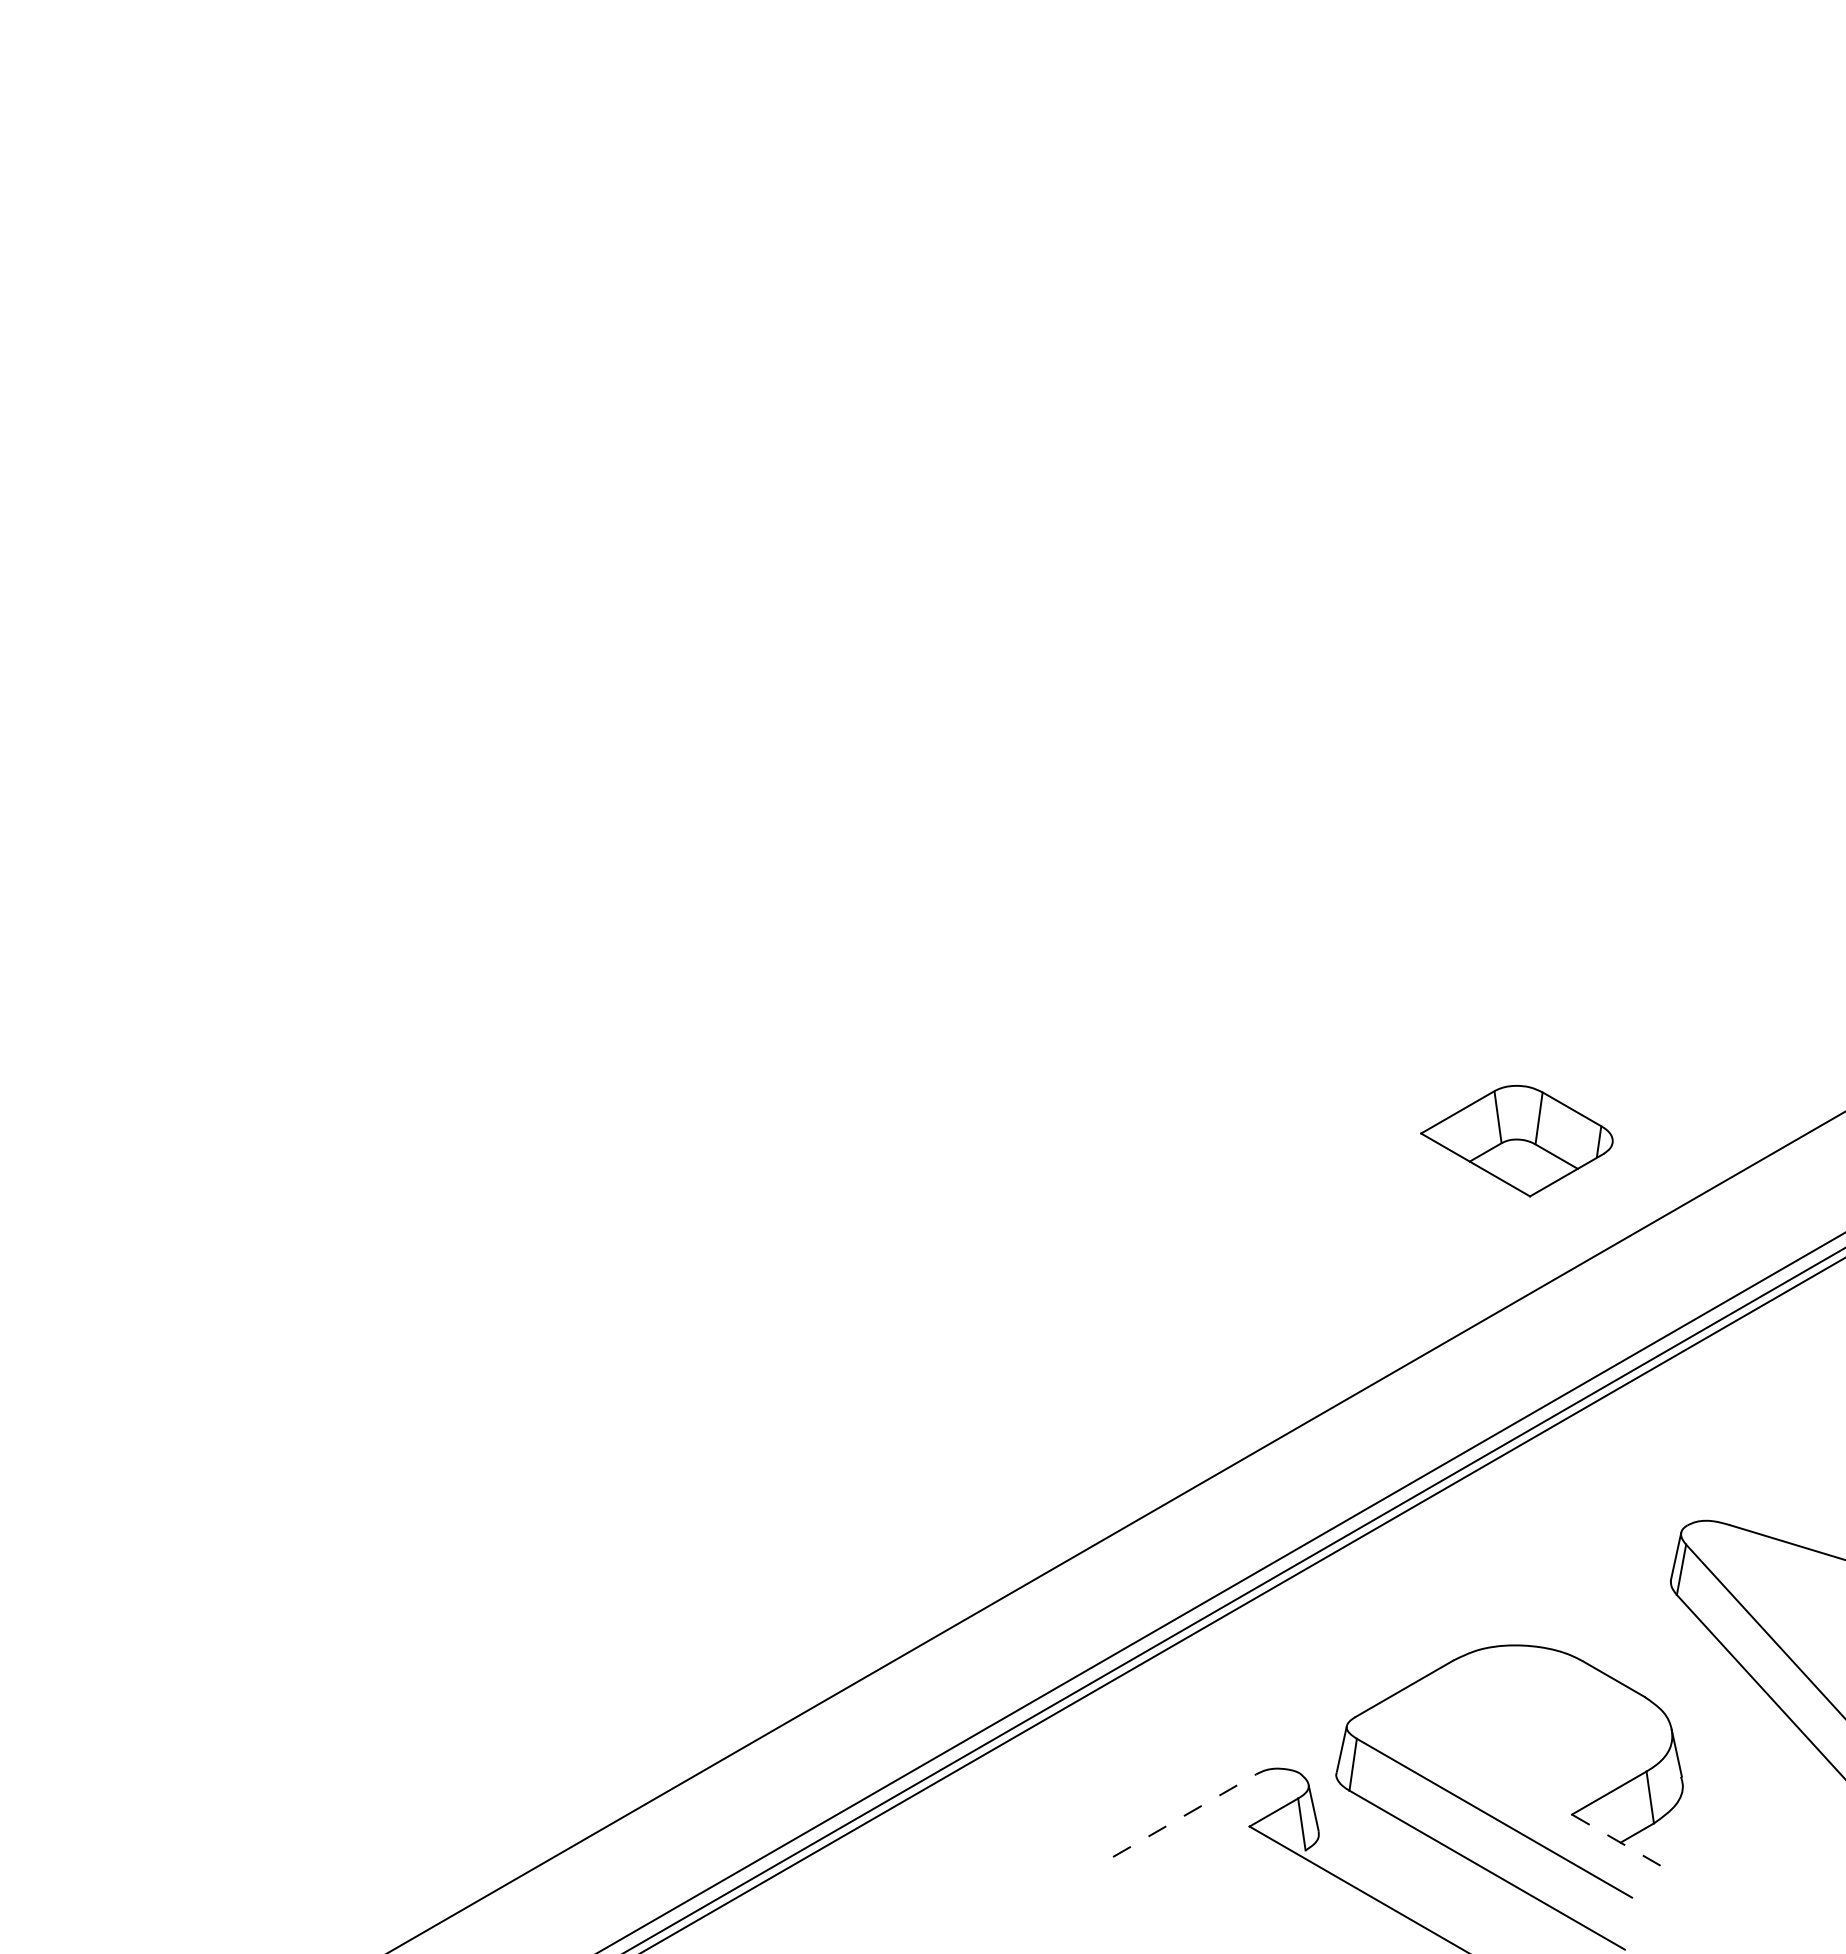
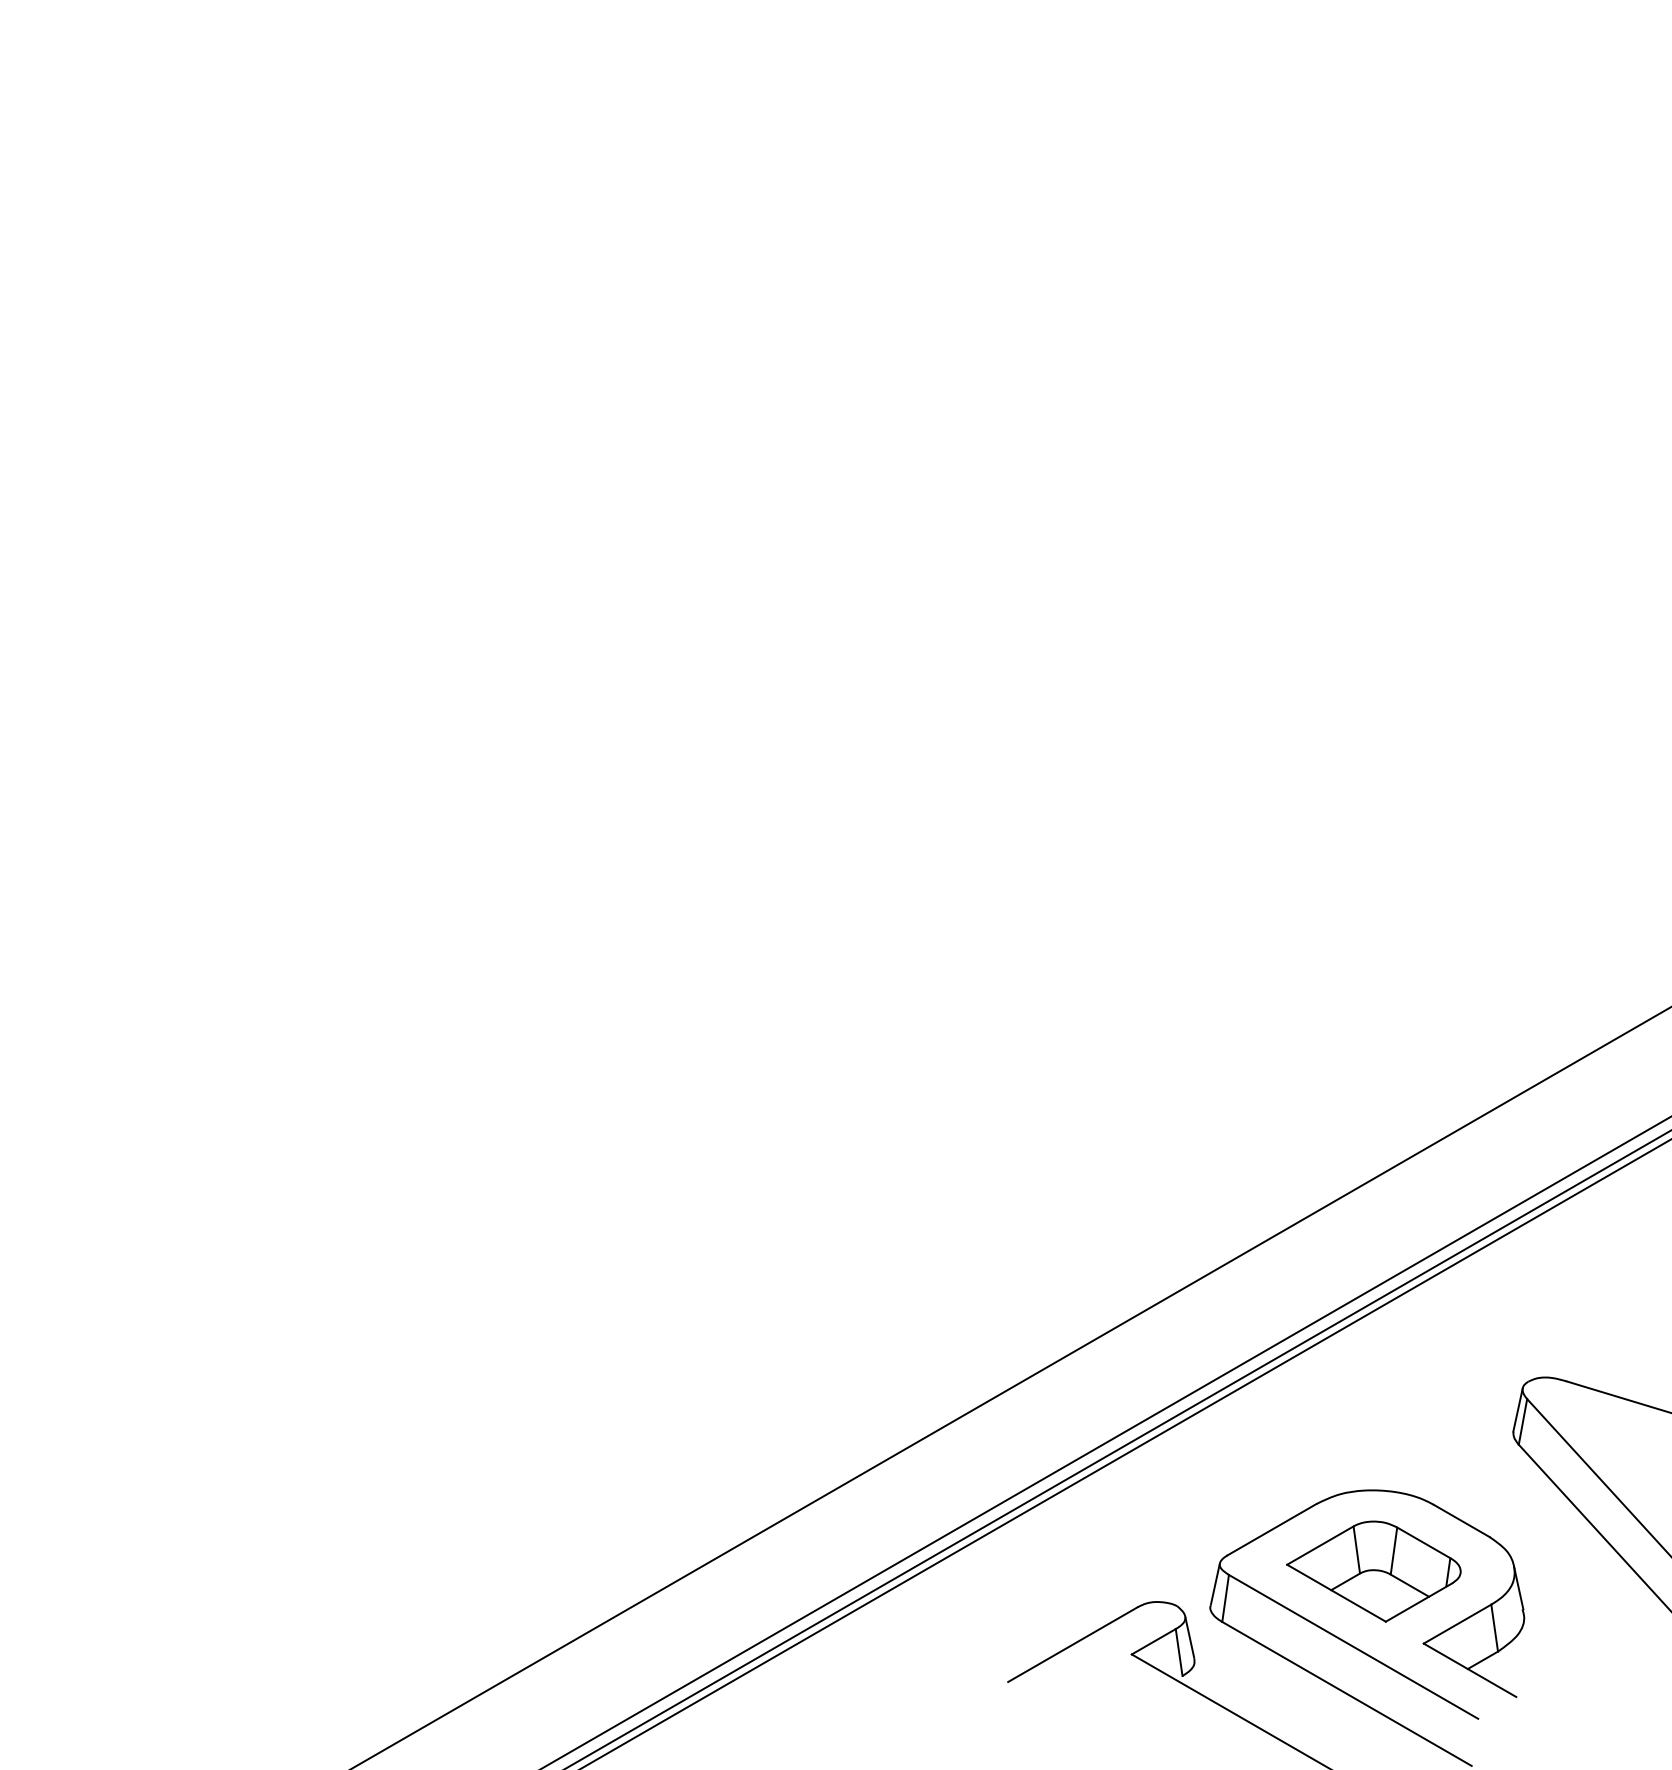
part: (1516, 1141) -> (1373, 1571), moved
line: (1184, 1815) -> (1072, 1644), dashed -> solid
line: (1623, 1844) -> (1470, 1670), dashed -> solid

